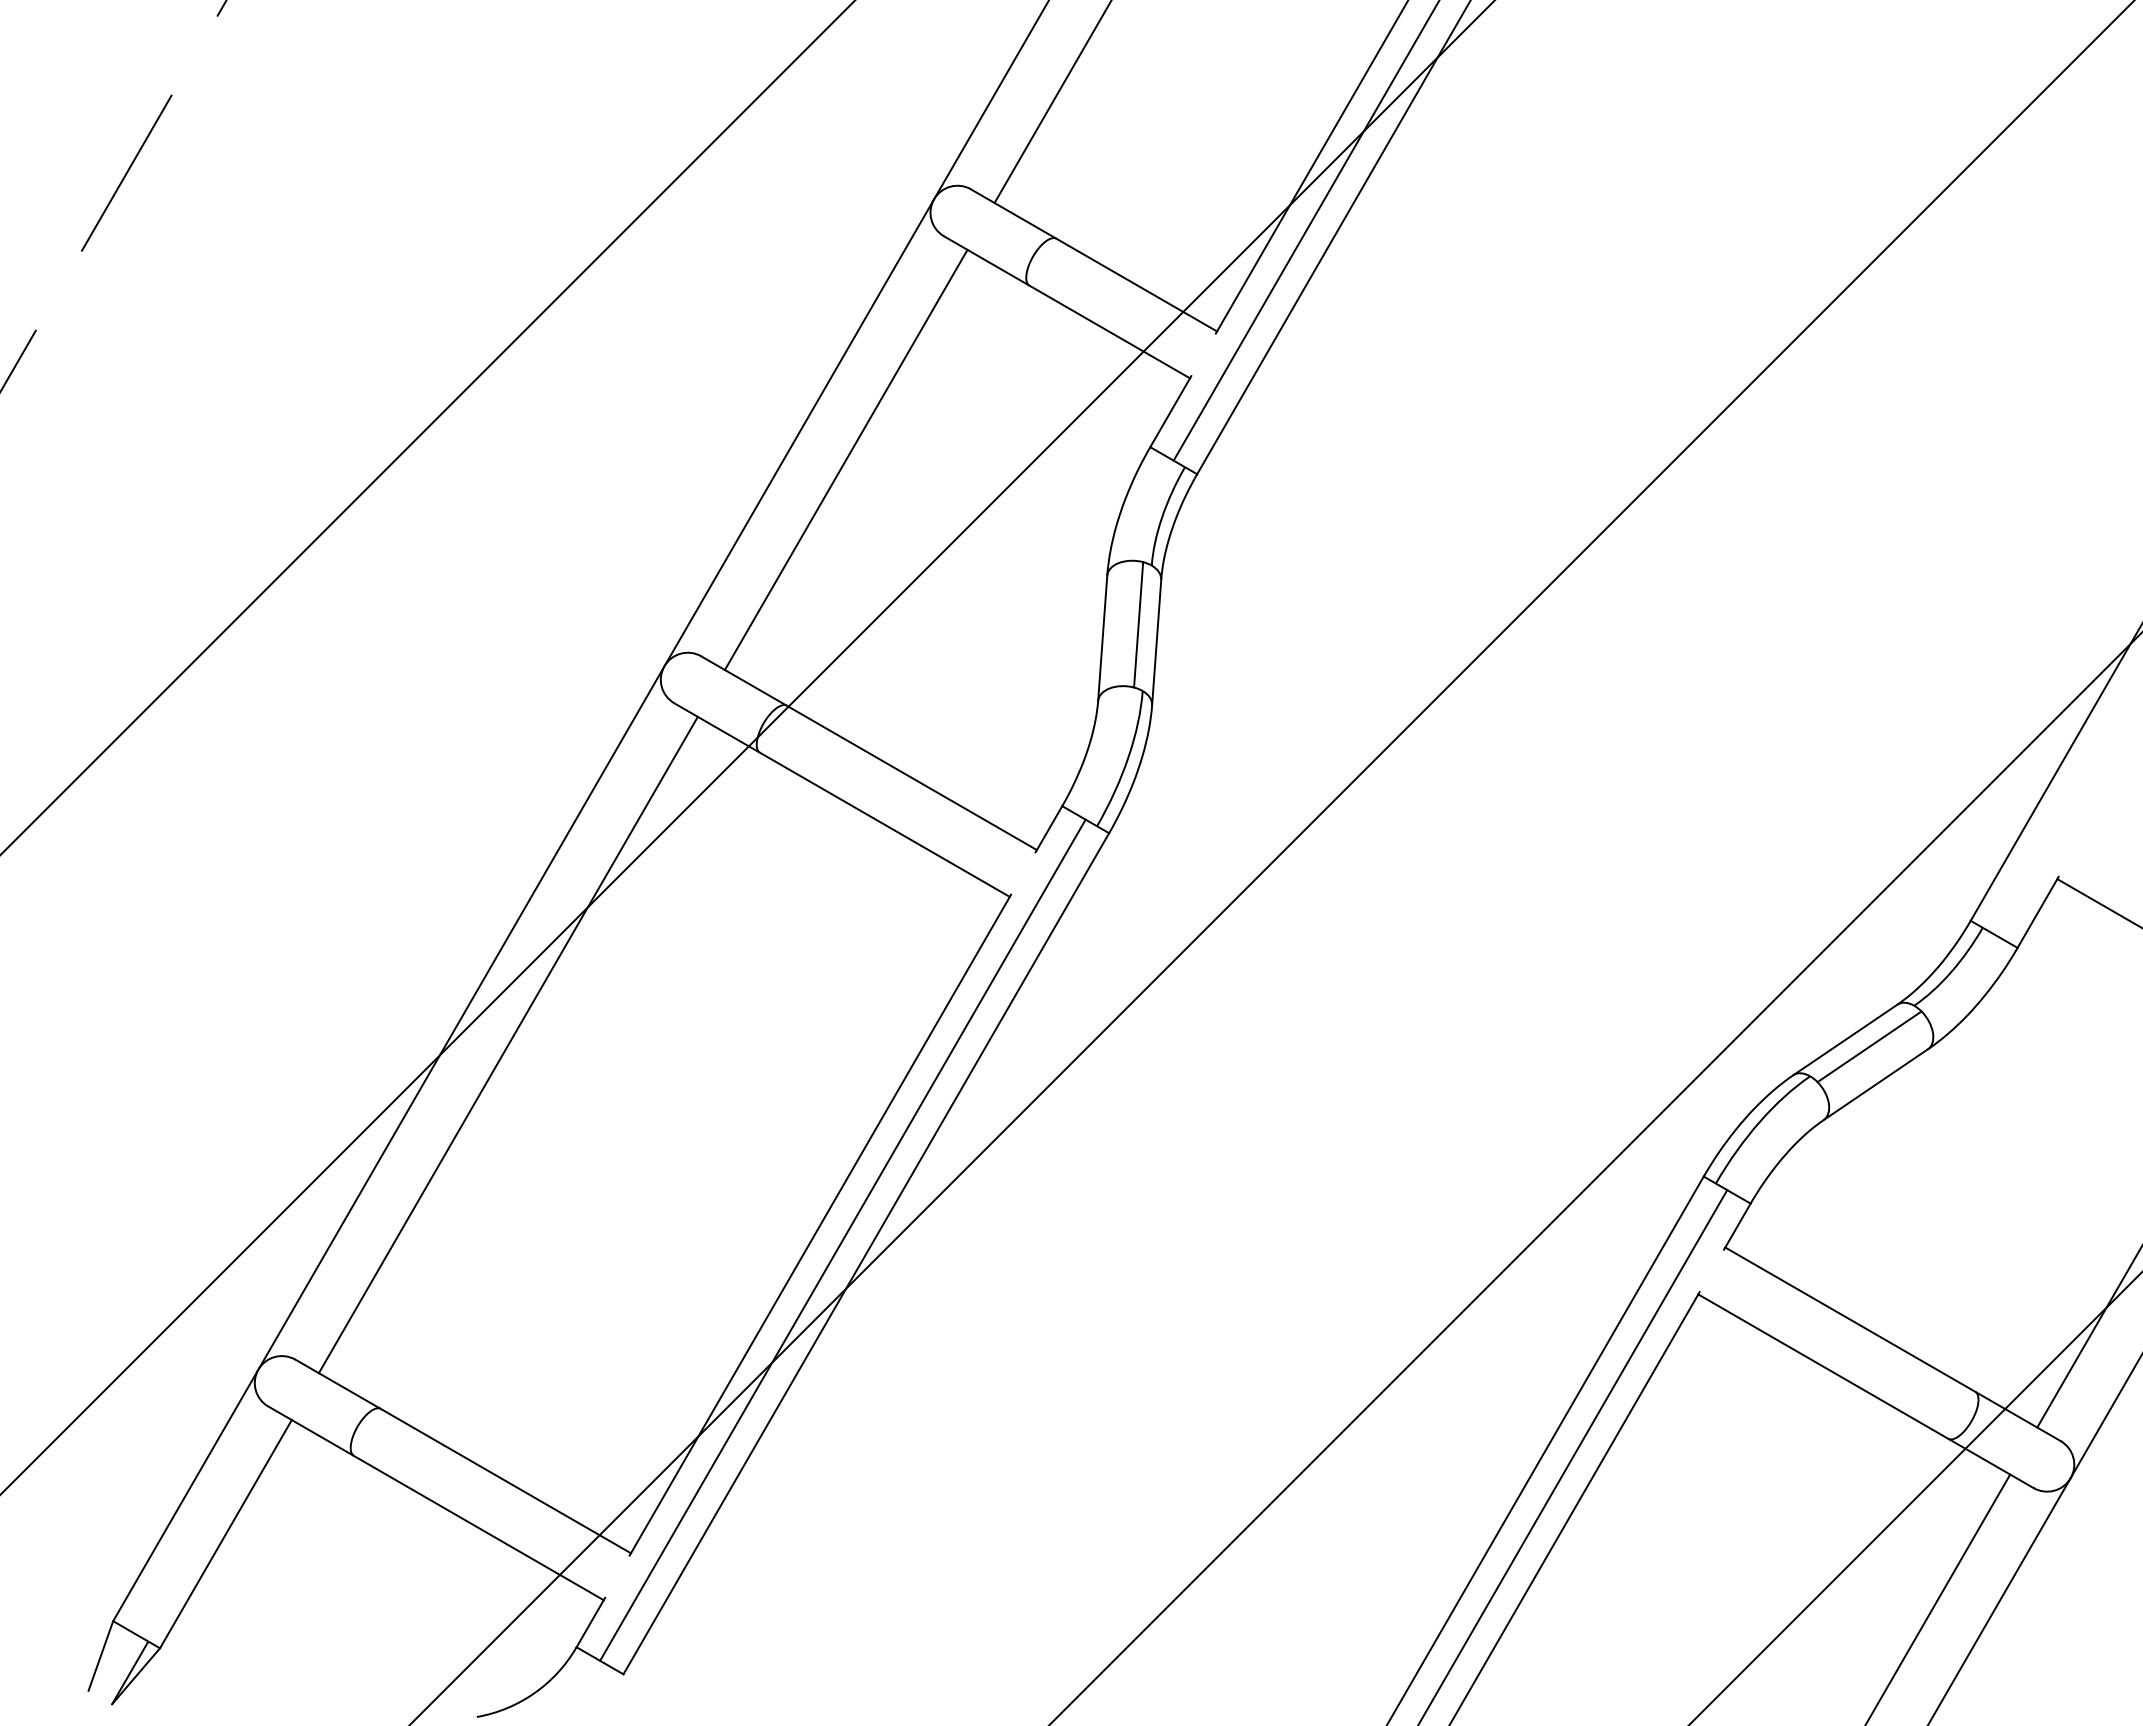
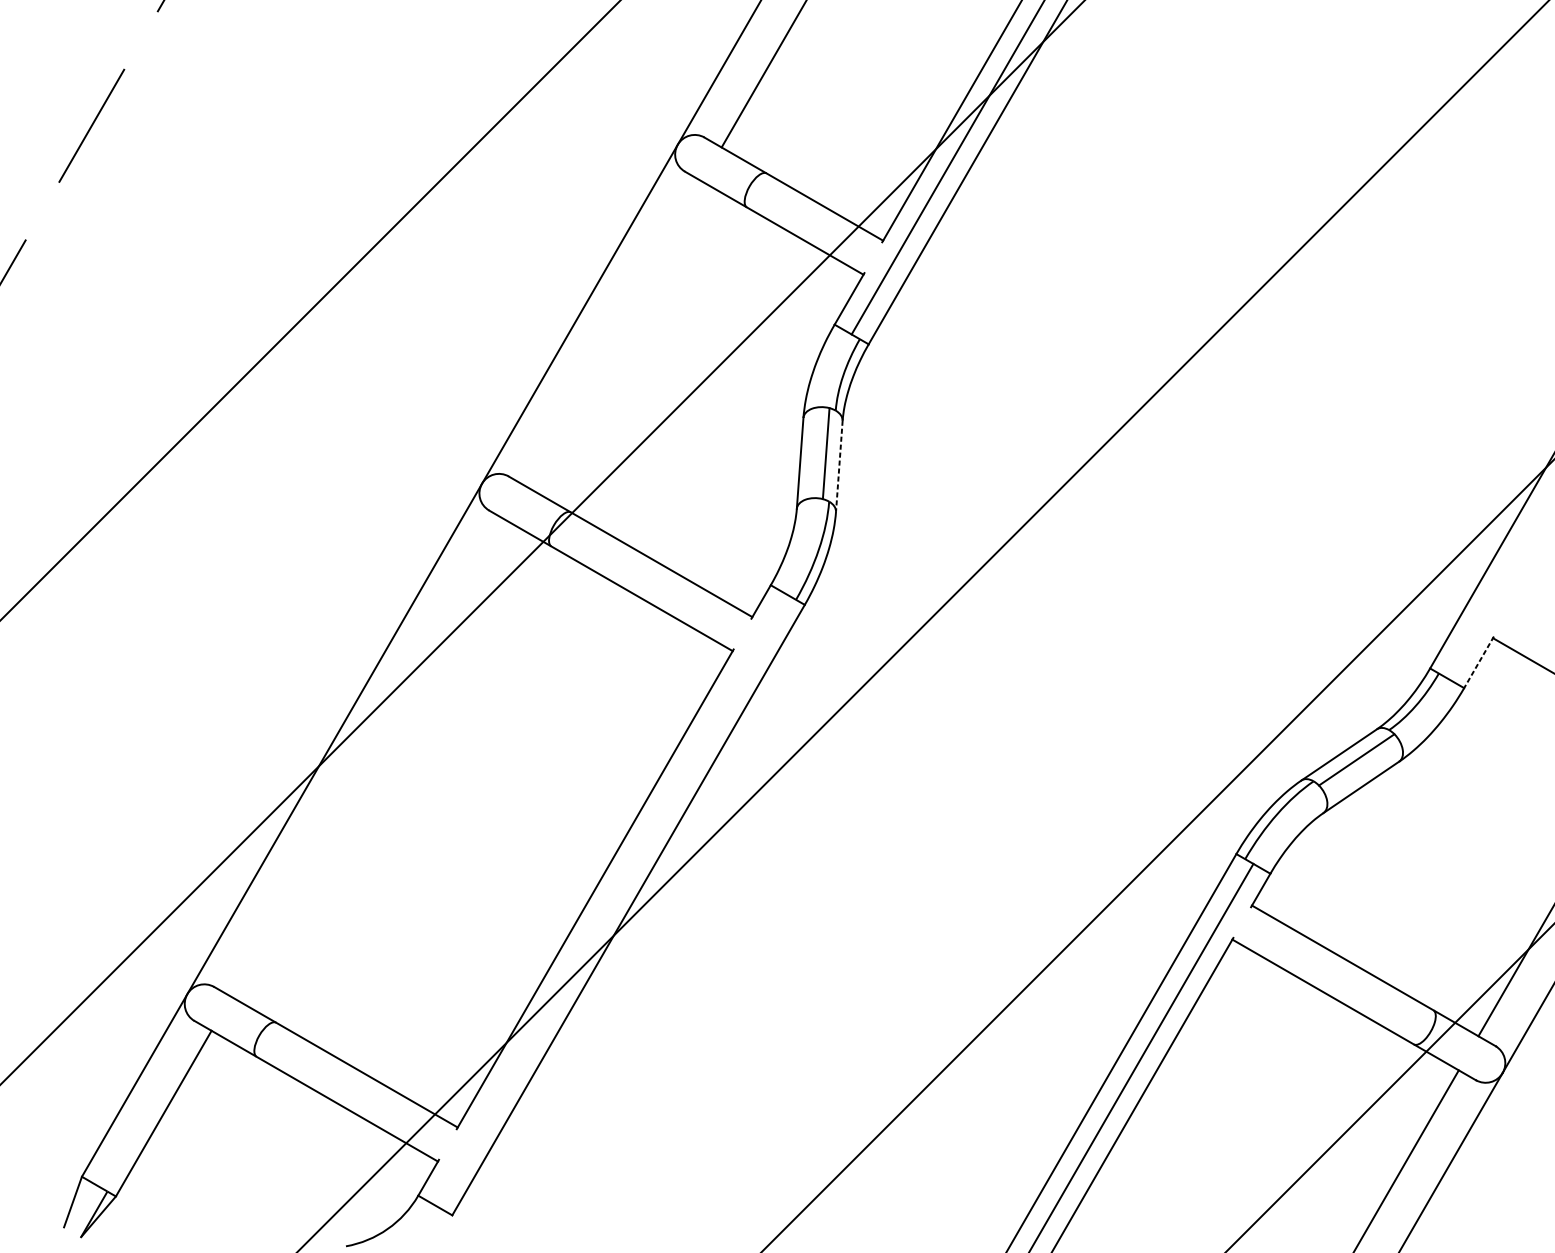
line: (845, 459) -> (613, 333), removed
line: (1156, 642) -> (839, 466), solid -> dashed
line: (2037, 912) -> (1478, 662), solid -> dashed
line: (507, 1044) -> (368, 758), removed
line: (842, 1239) -> (611, 899), removed

